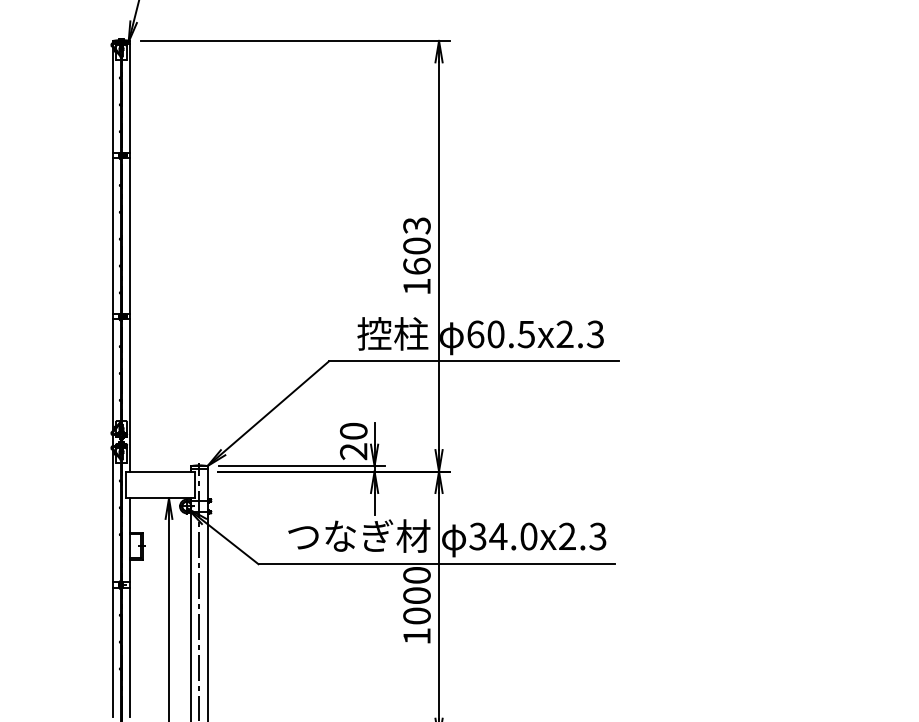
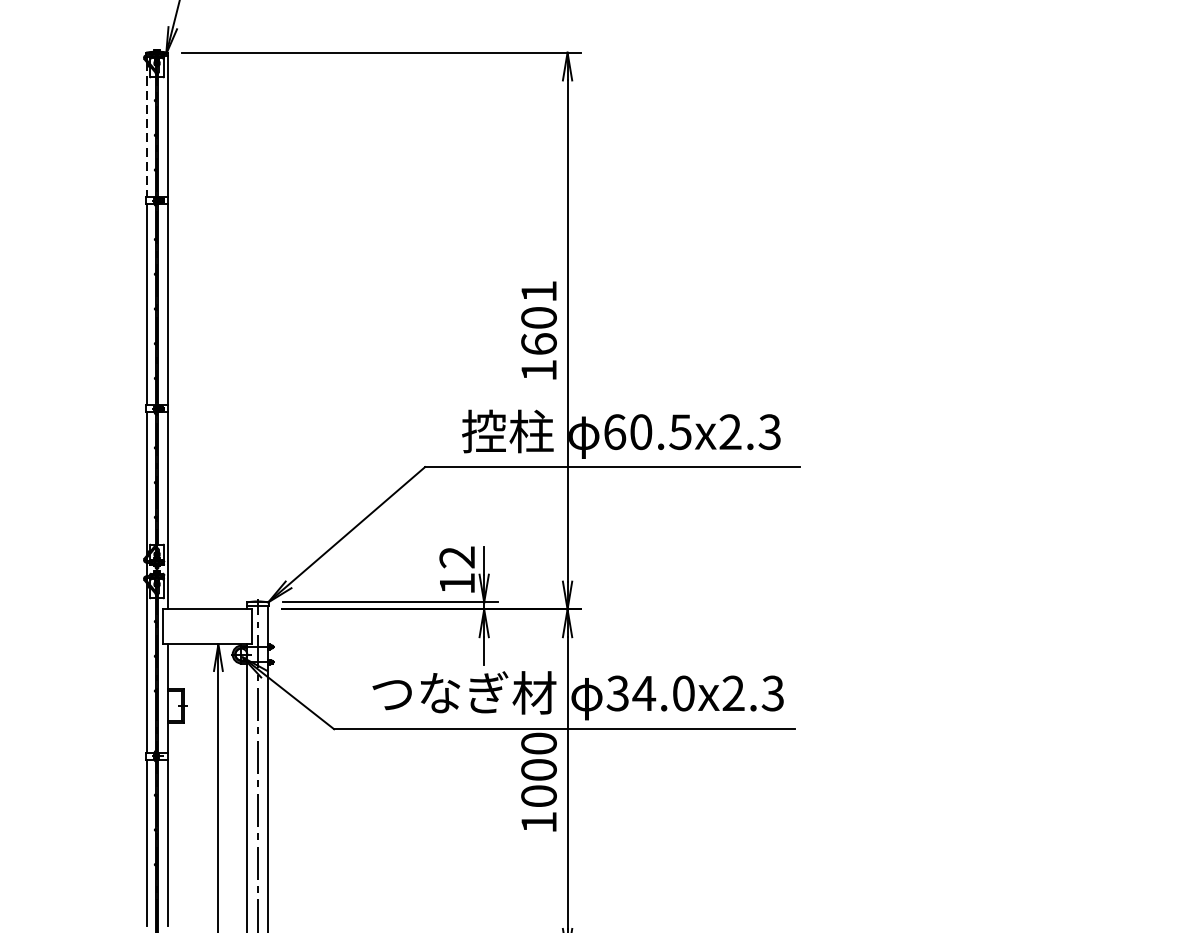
line: (113, 100) -> (146, 129), solid -> dashed
text: (416, 225) -> (538, 291), 1603 -> 1601
text: (353, 441) -> (456, 570), 20 -> 12

